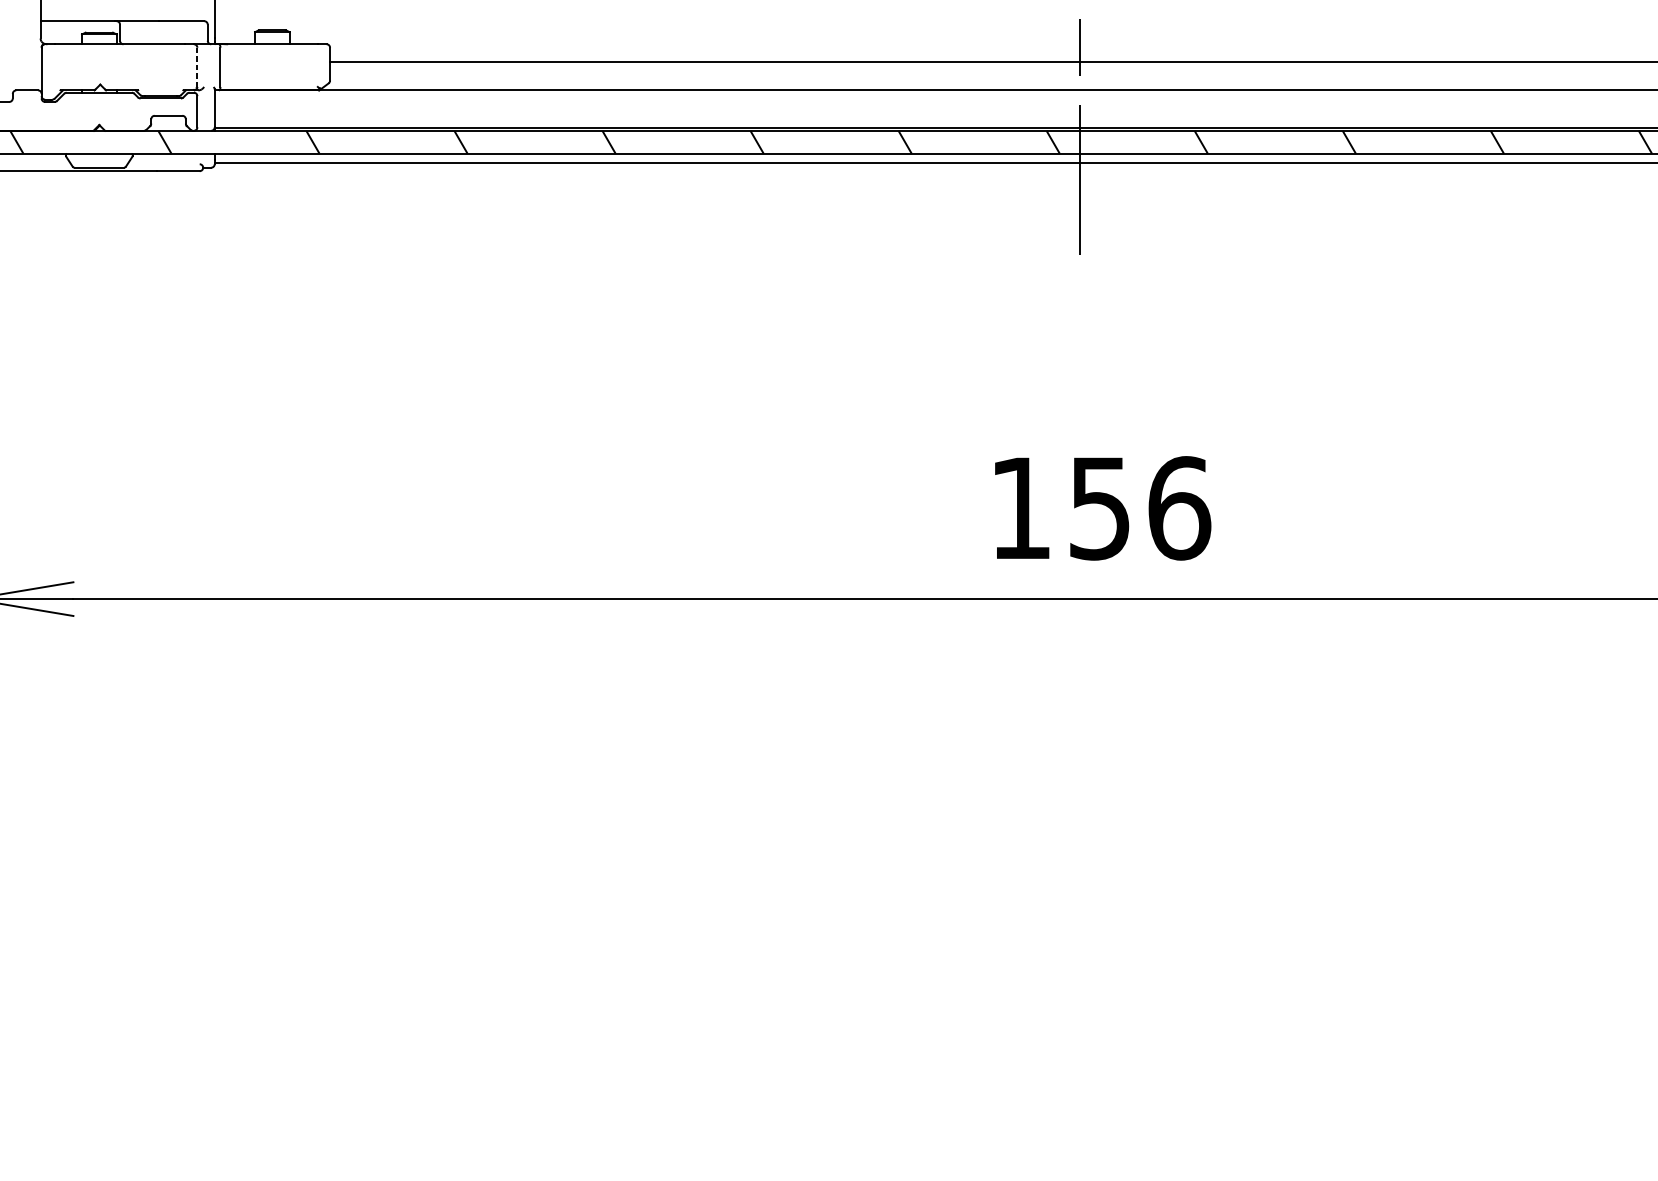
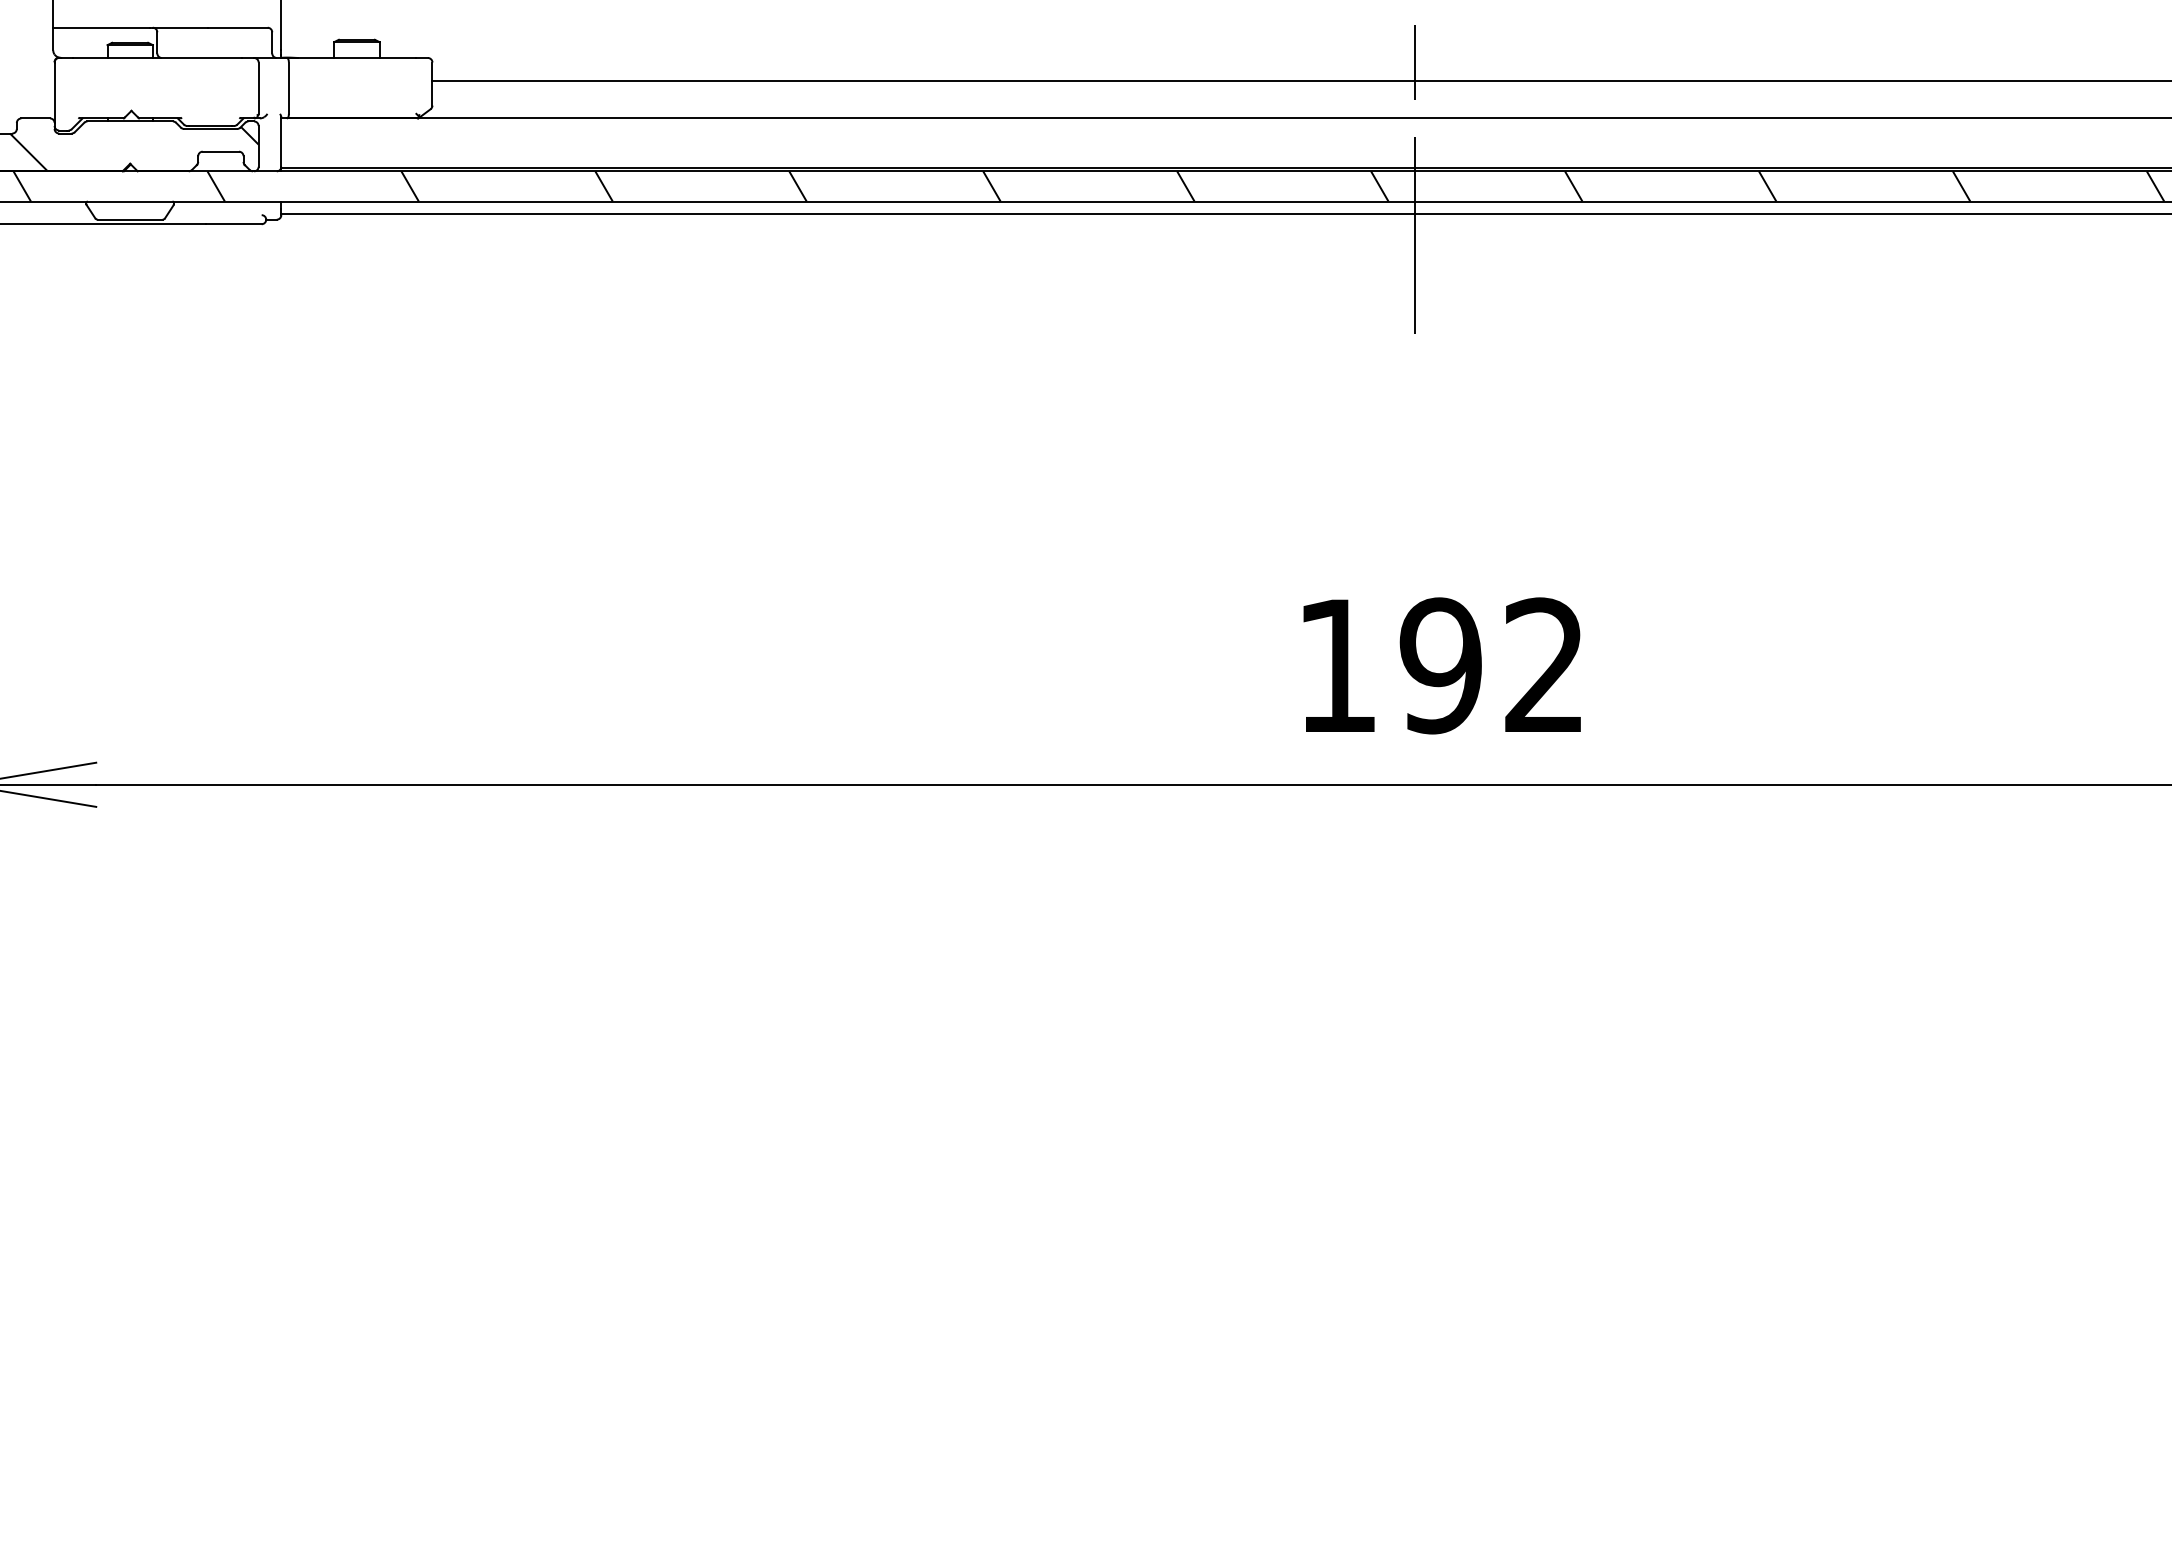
line: (197, 67) -> (258, 88), dashed -> solid
hatch: (102, 114) -> (134, 149), added
text: (1139, 508) -> (1492, 665), 156 -> 192

